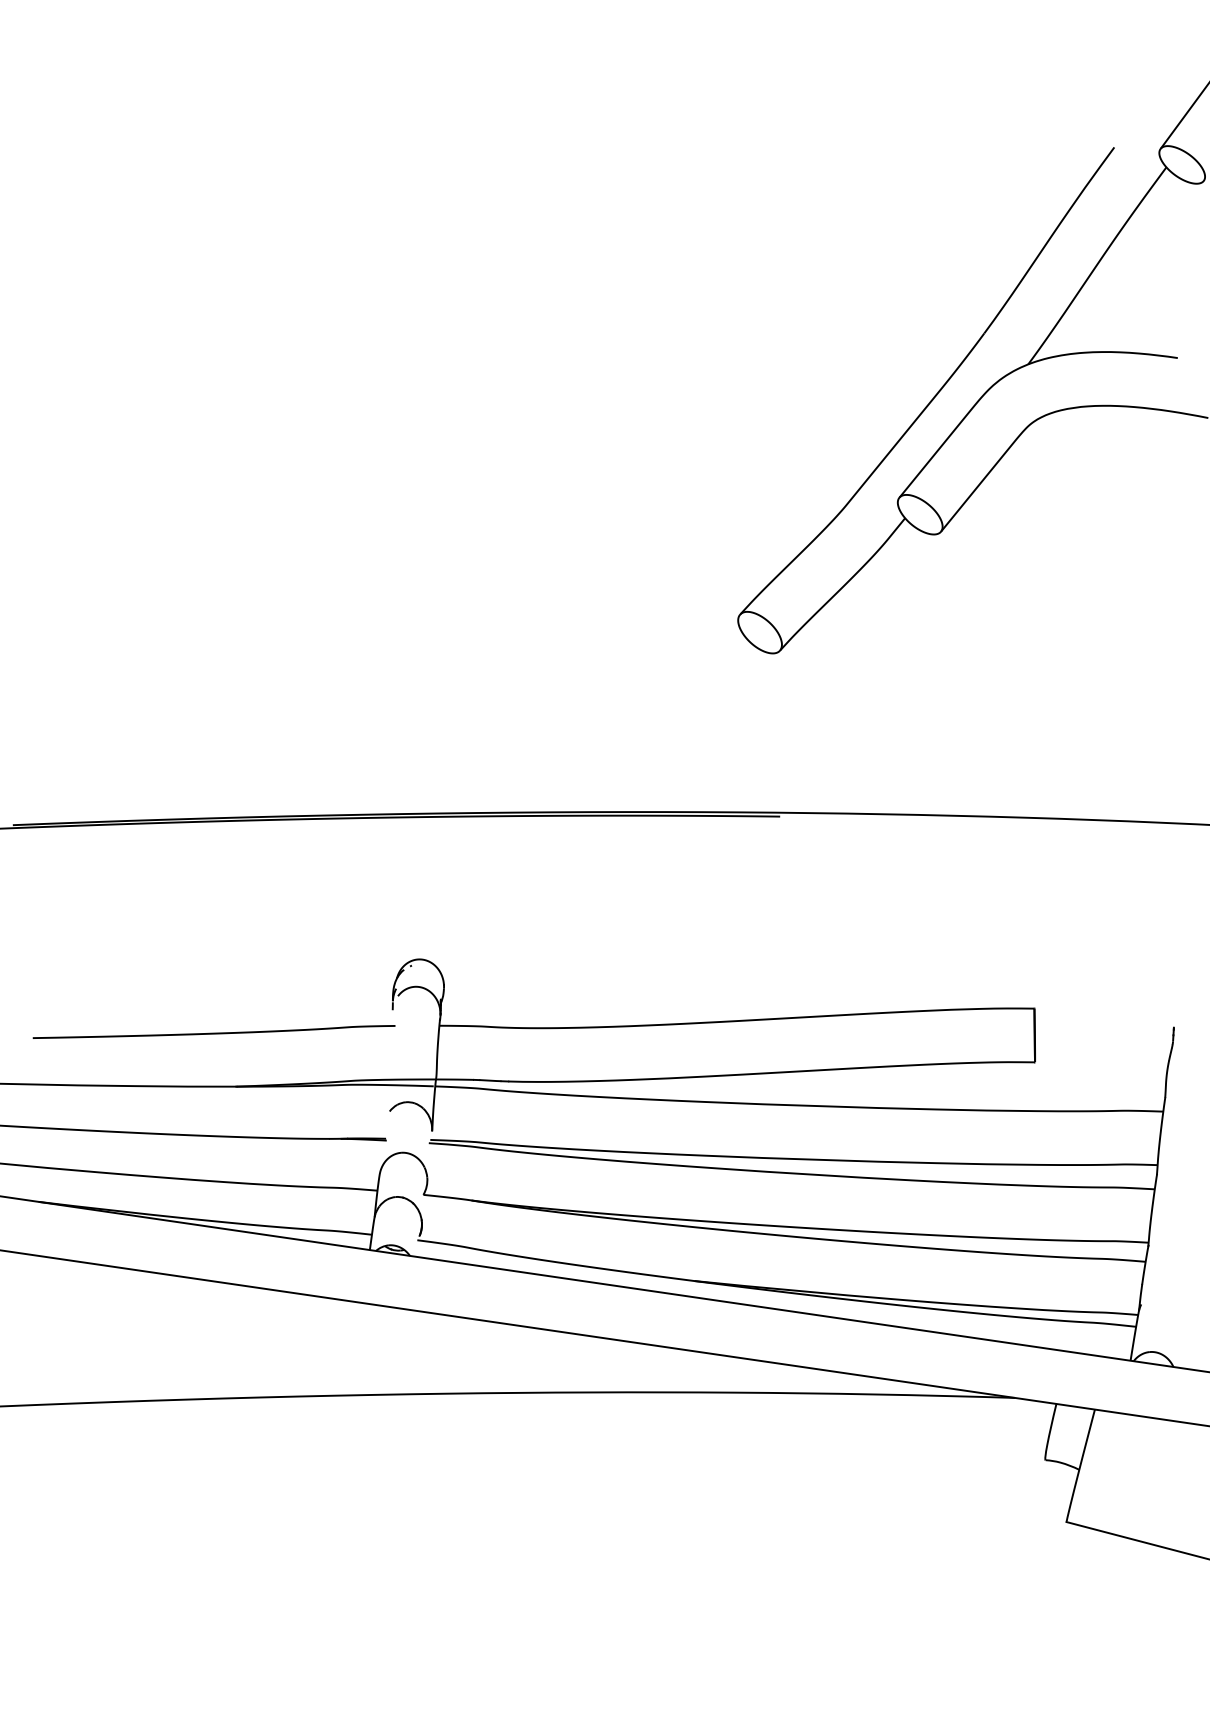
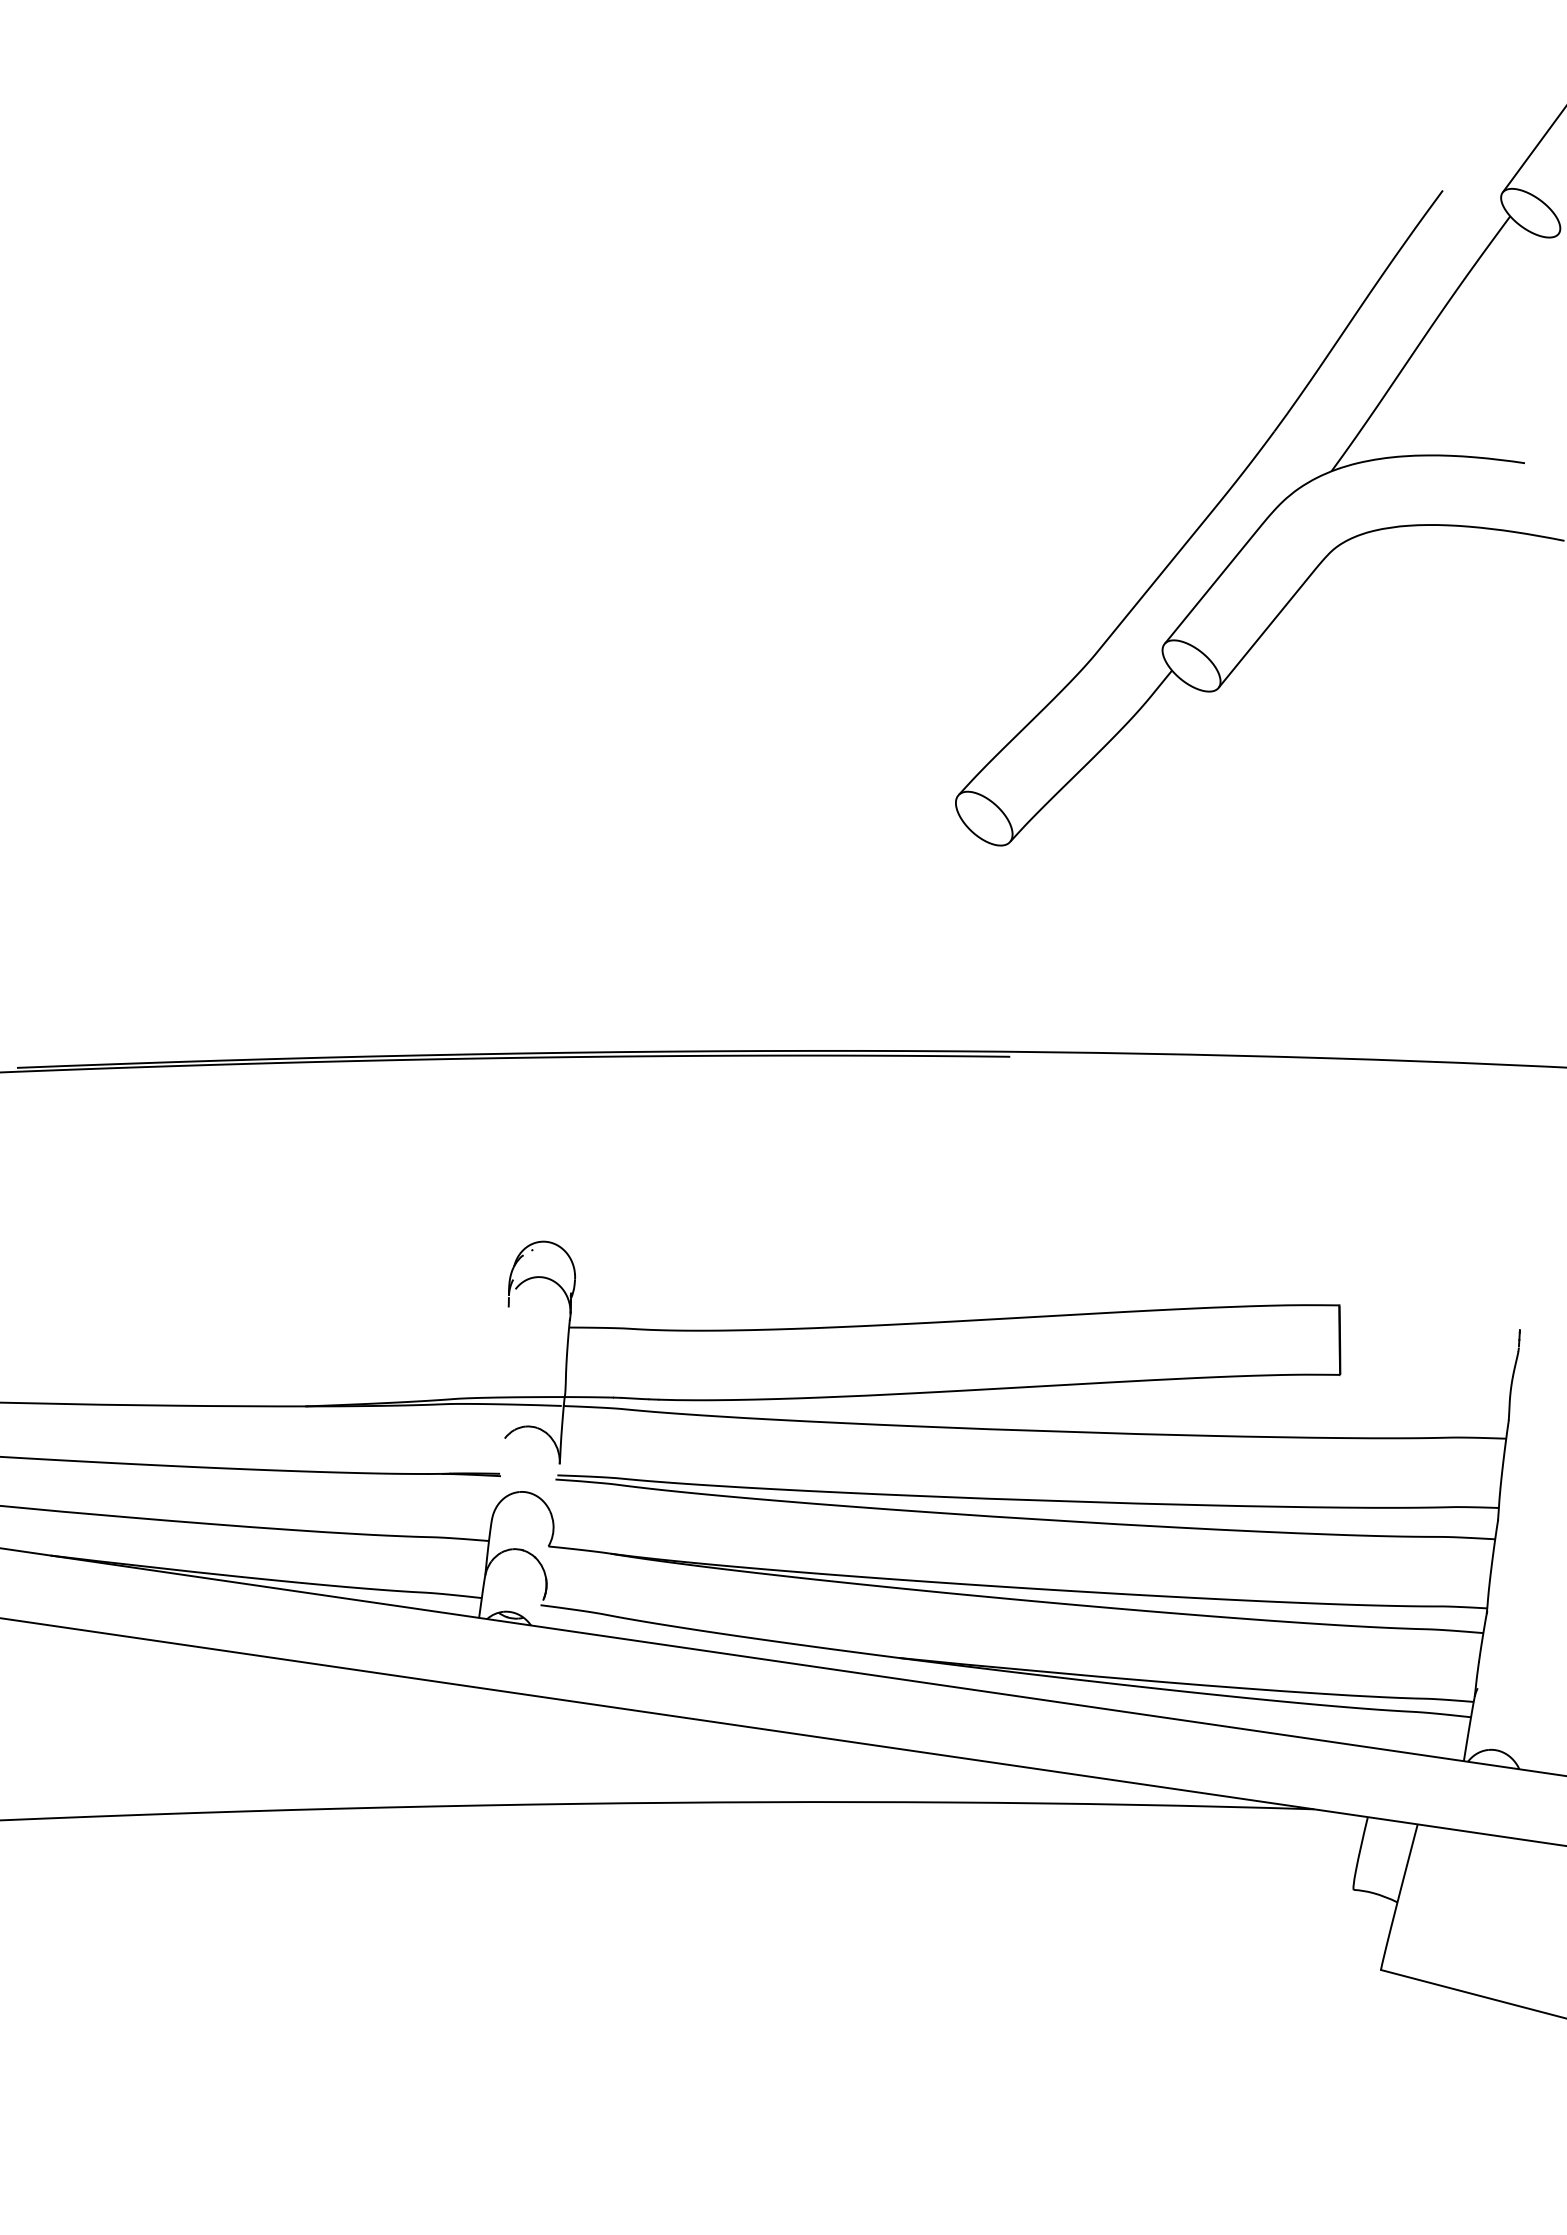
curve: (214, 1032) -> (277, 1336), removed

